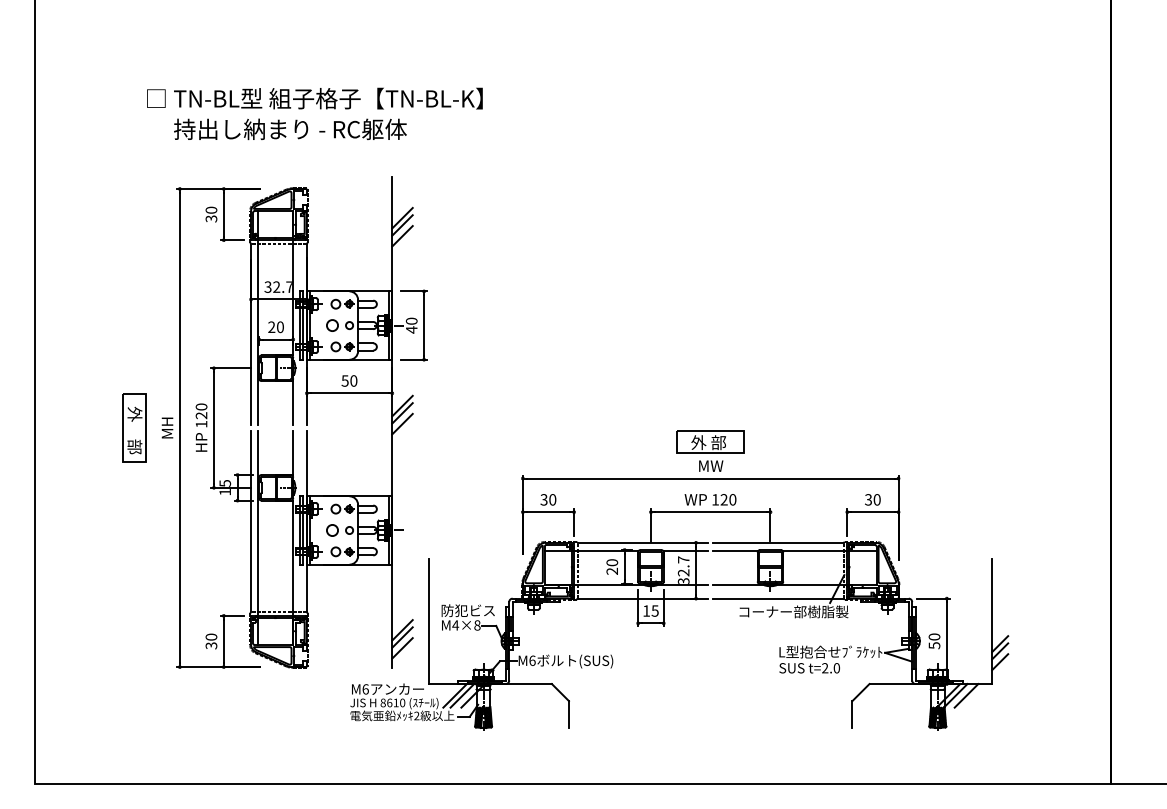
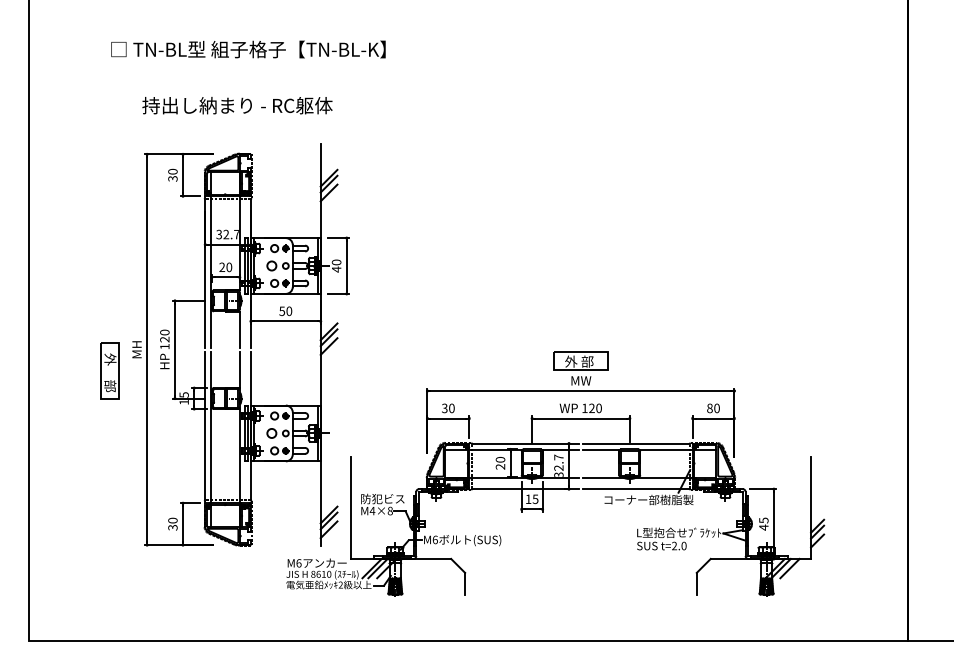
text: (314, 98) -> (248, 49), moved
part: (133, 427) -> (109, 370), moved
text: (867, 499) -> (709, 408), 30 -> 80
text: (934, 640) -> (763, 523), 50 -> 45

